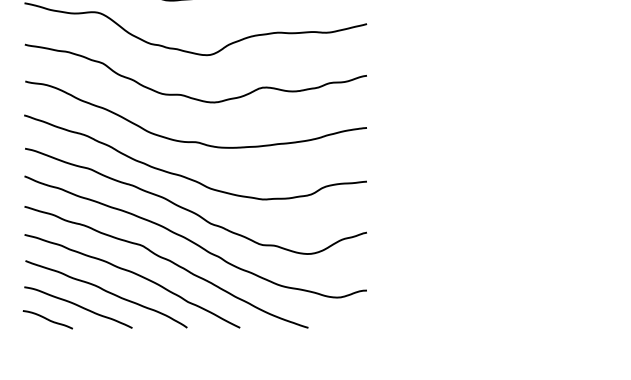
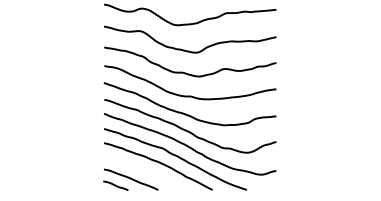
curve: (106, 293) -> (145, 172), removed

